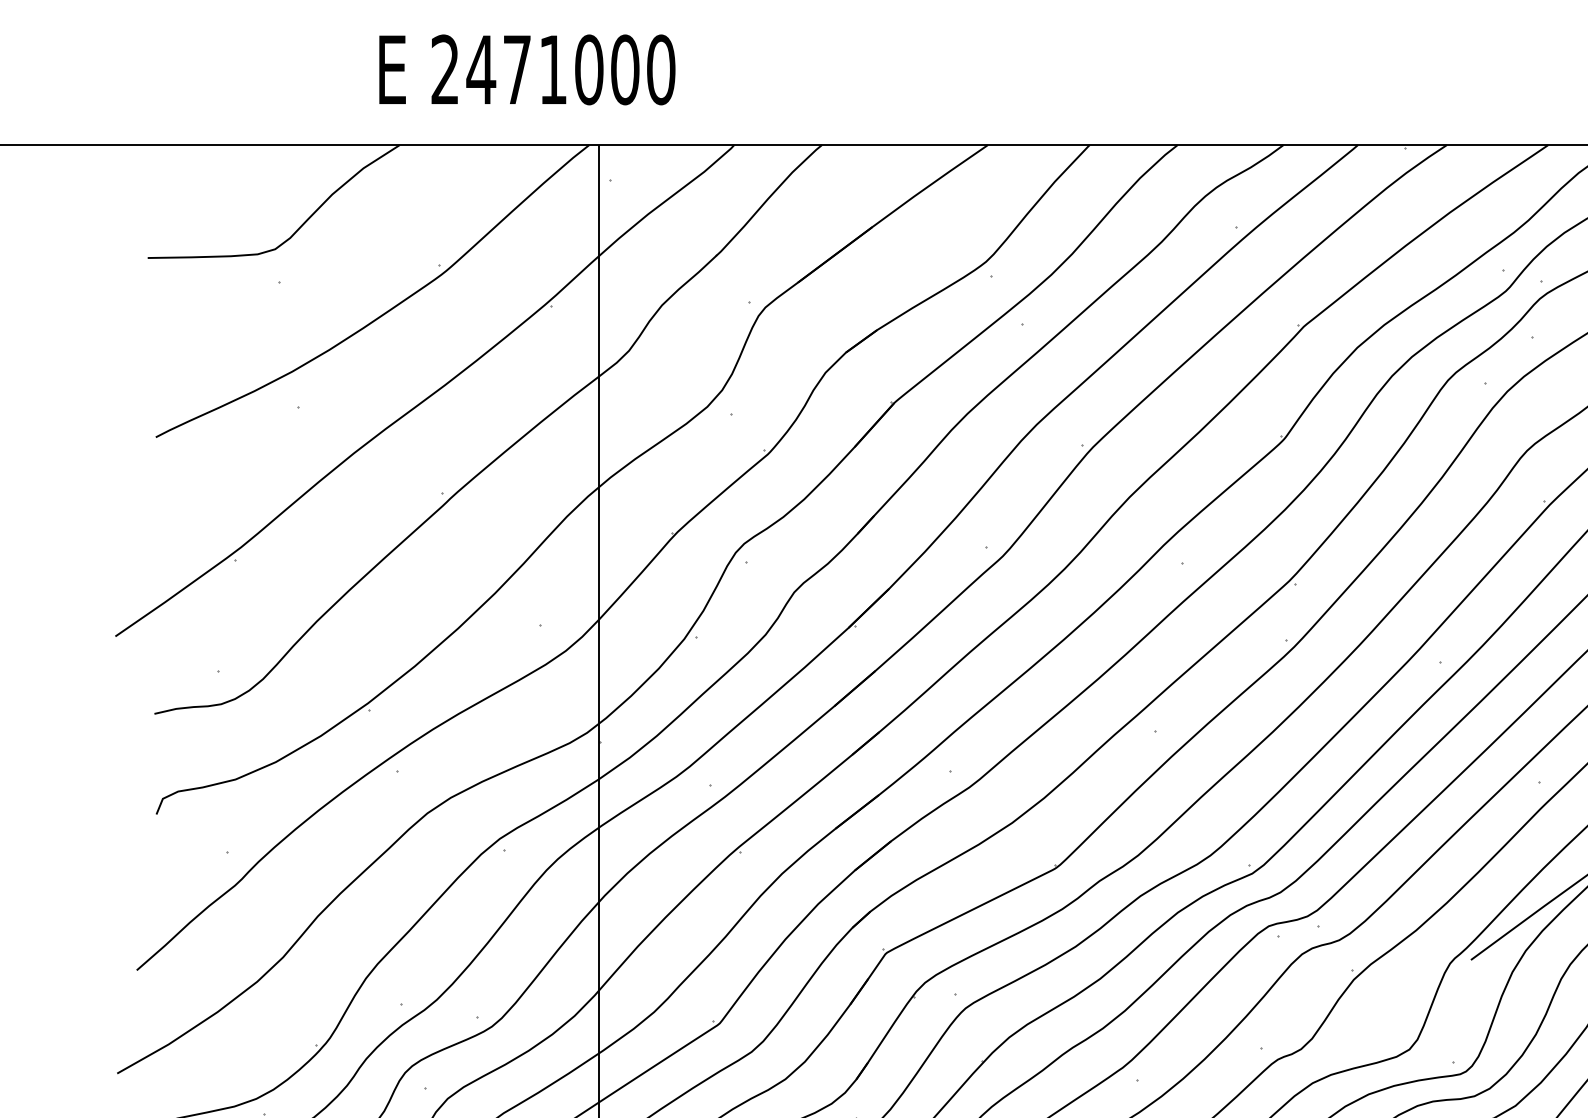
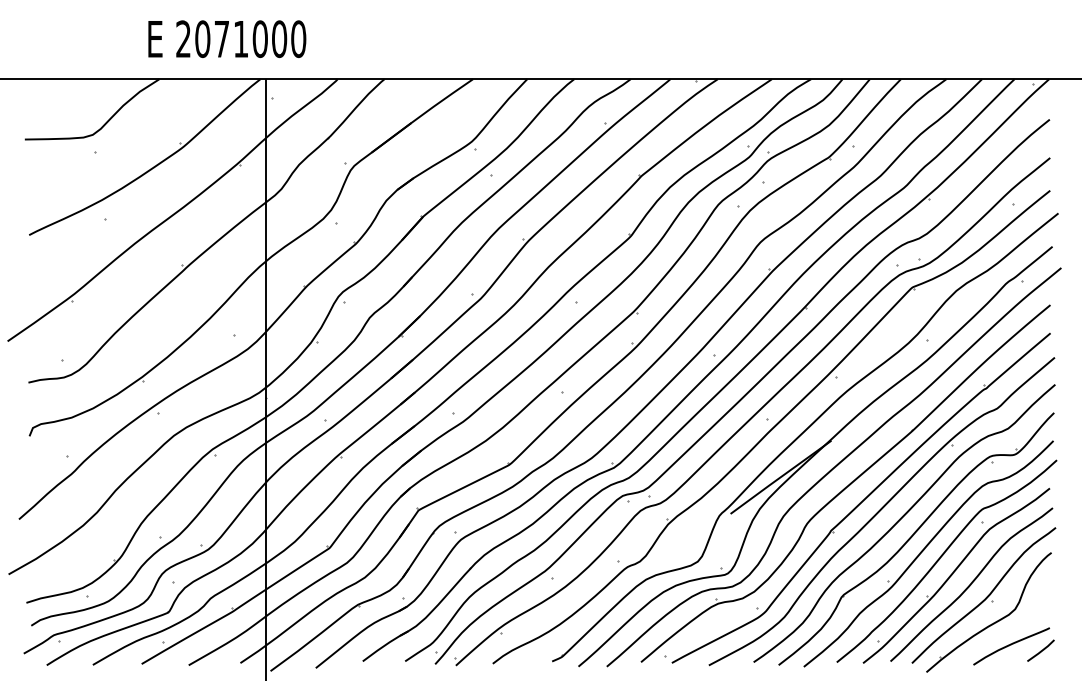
text: (480, 70) -> (202, 39), 2471000 -> 2071000

